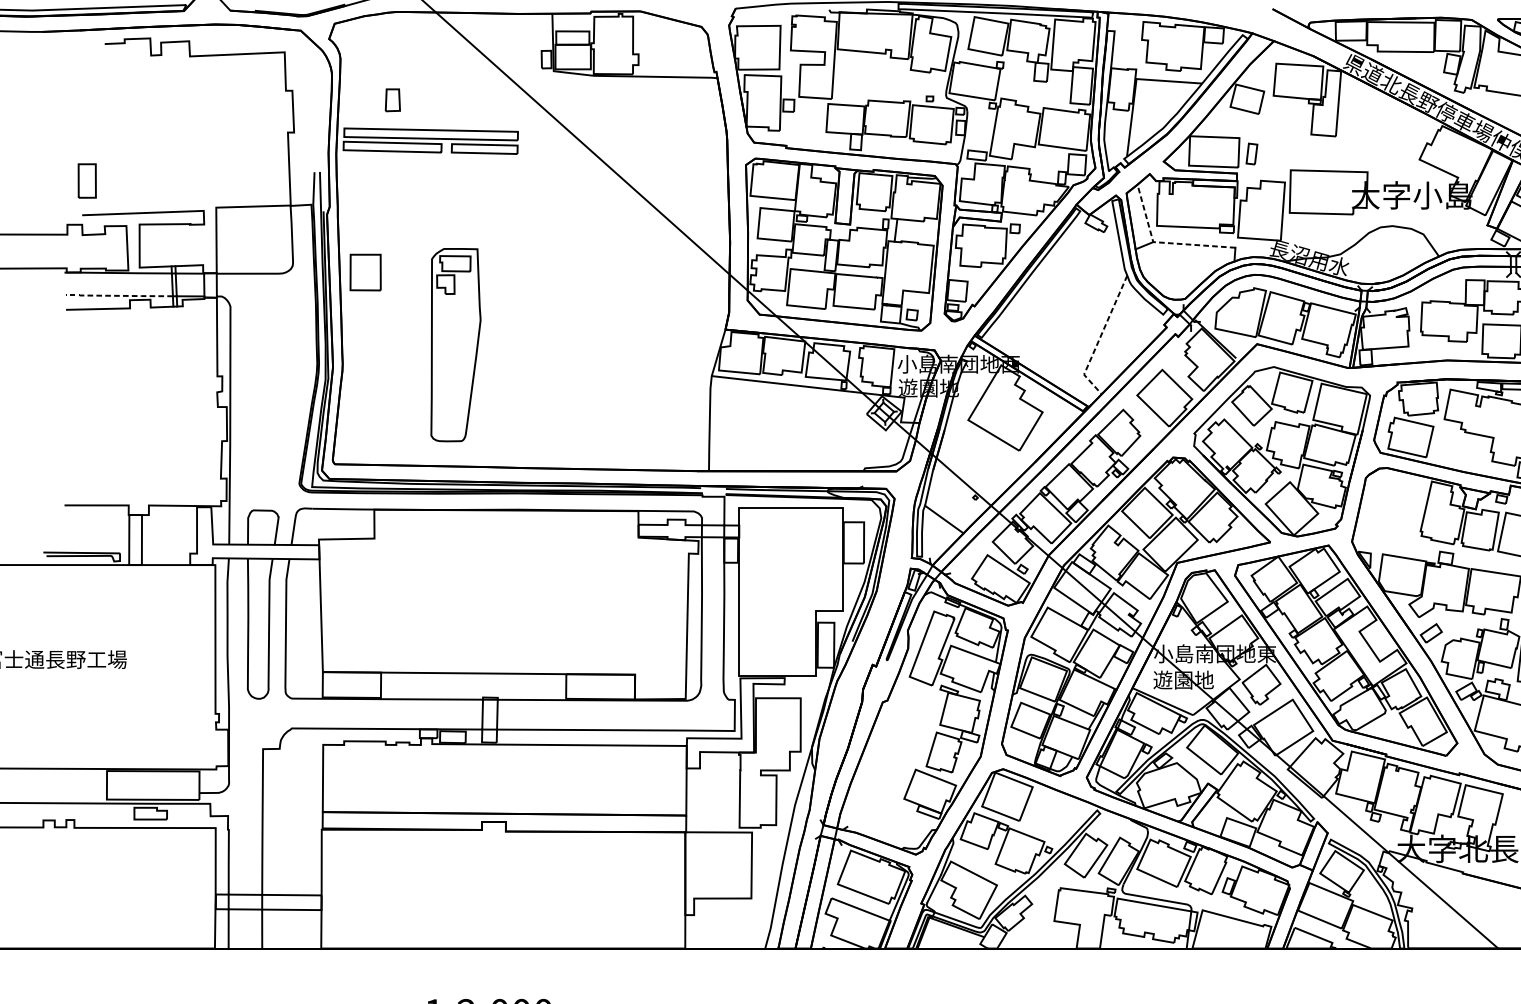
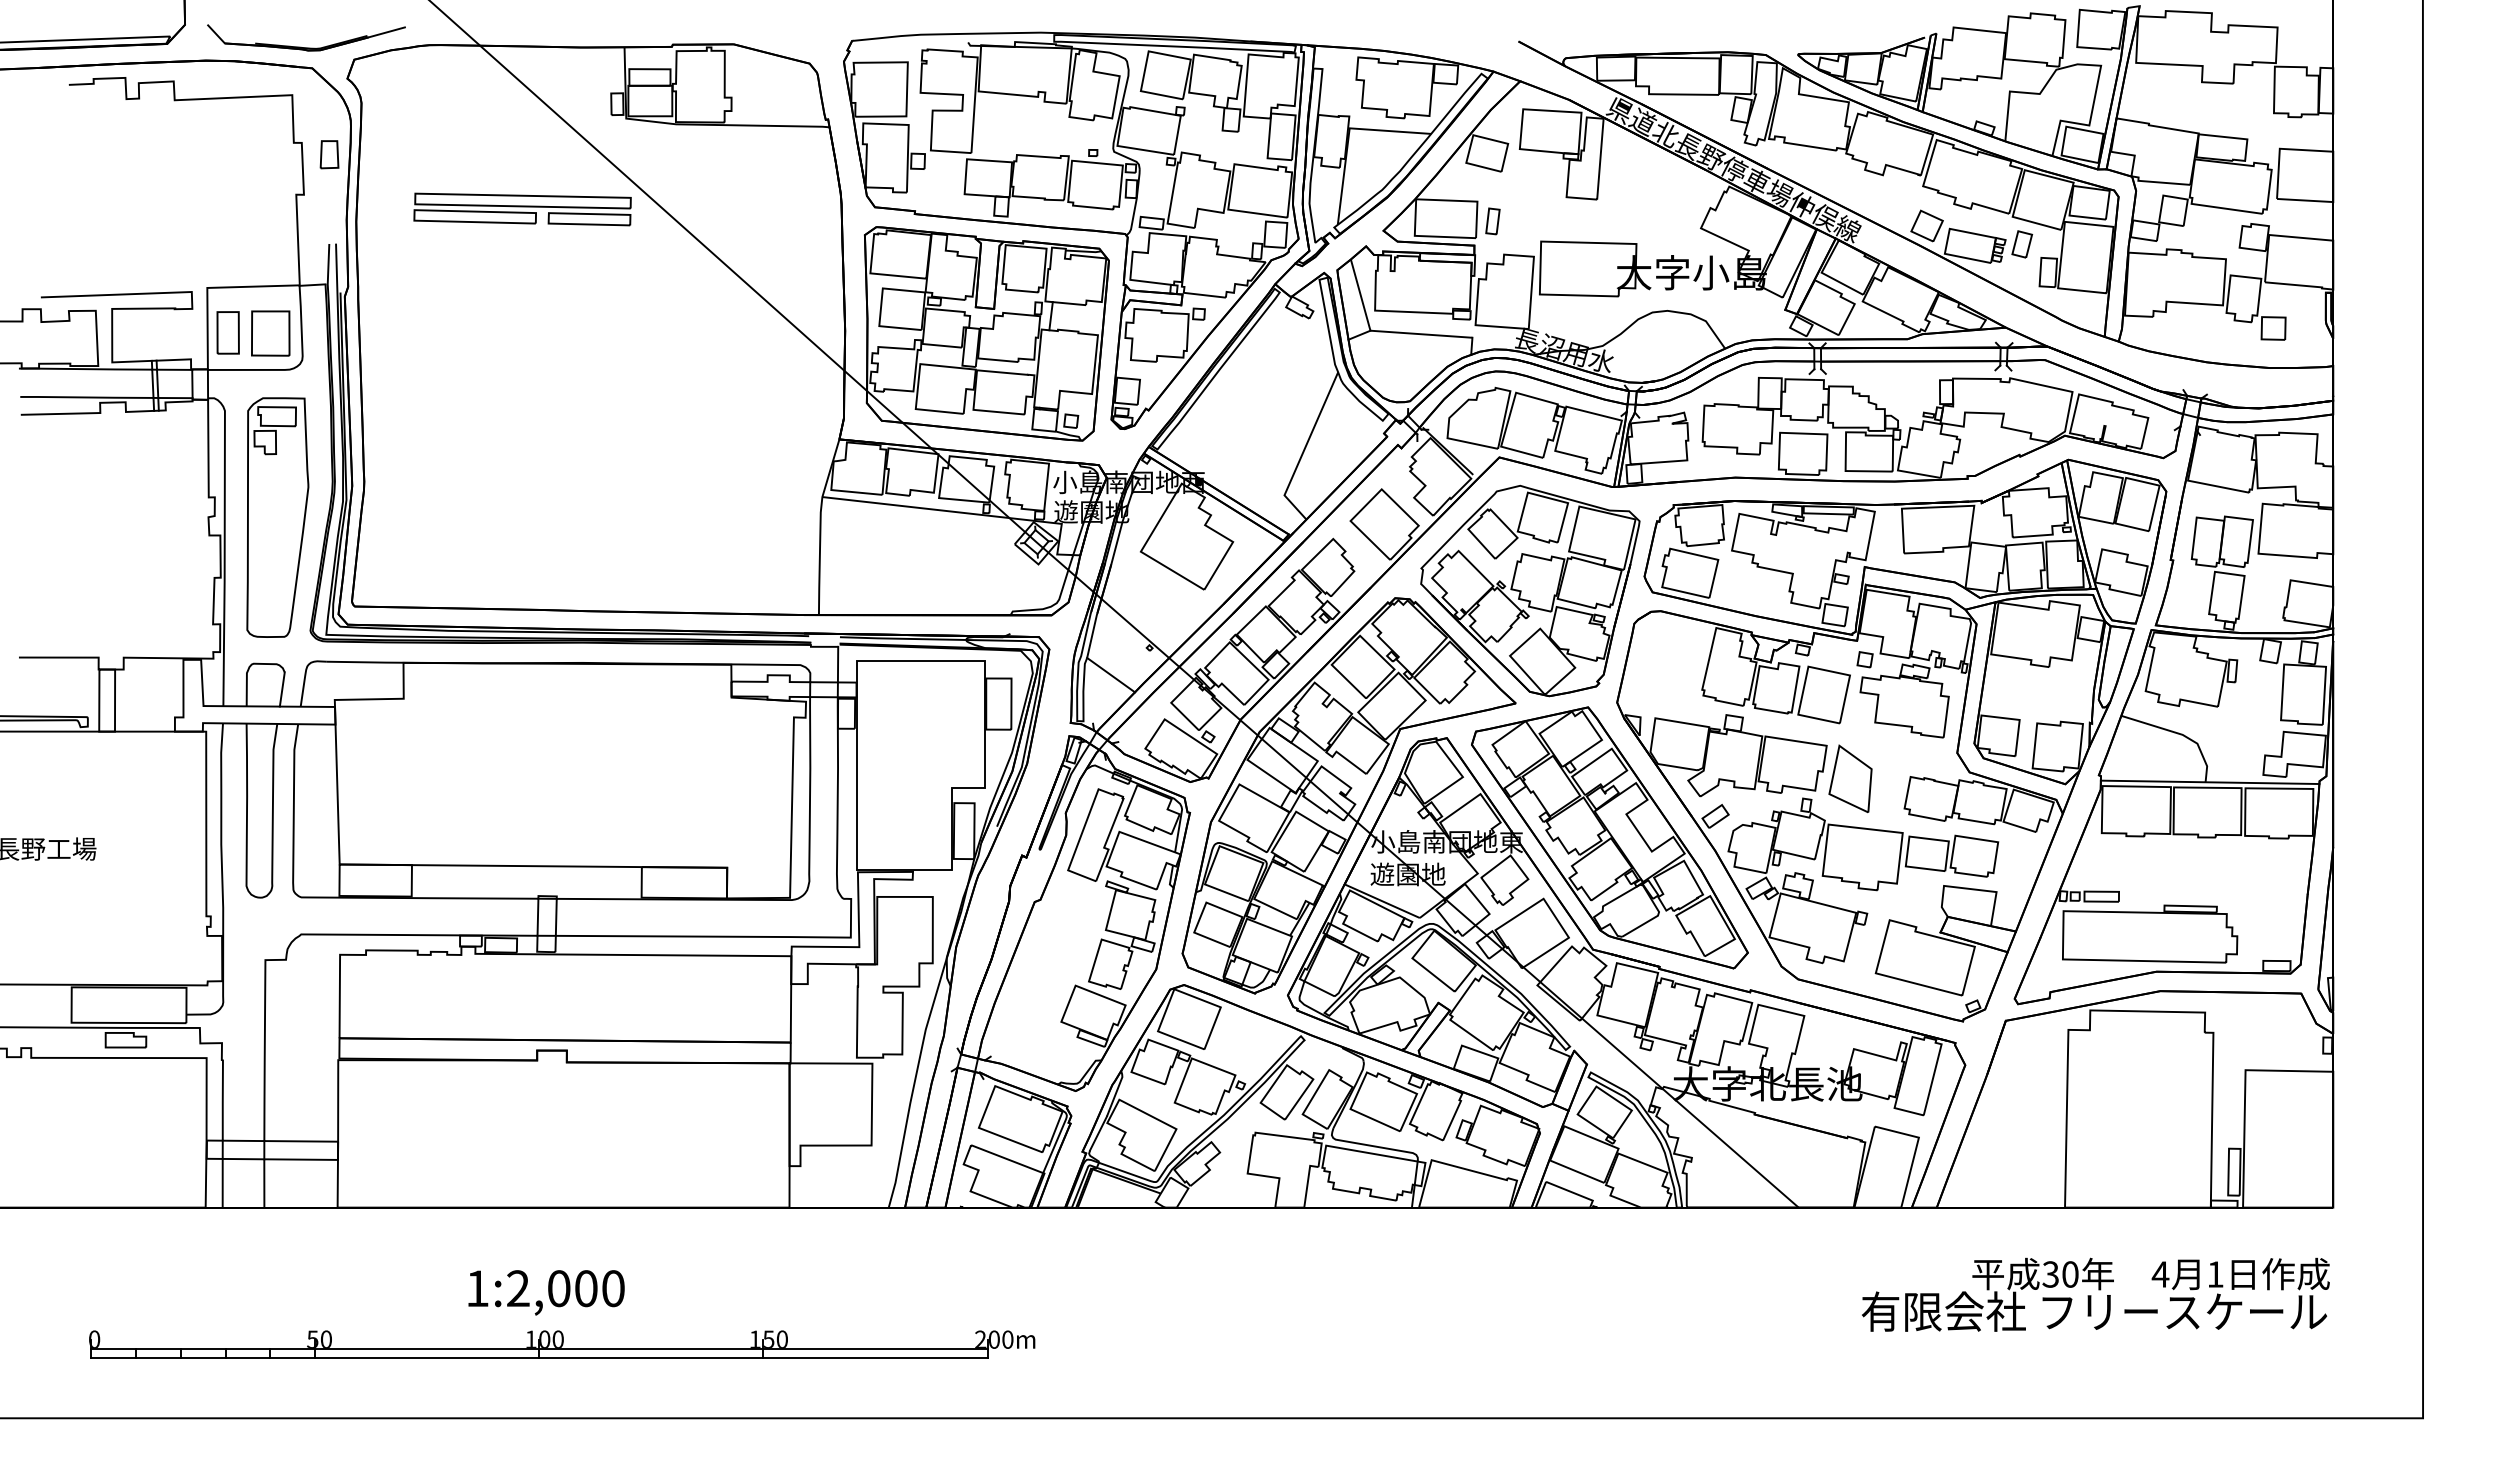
part: (392, 100) -> (329, 154), moved
part: (430, 141) -> (522, 209), moved
part: (86, 180) -> (227, 332), moved
line: (1164, 242) -> (1384, 331), dashed -> solid
part: (365, 272) -> (270, 333), moved
line: (118, 295) -> (86, 397), dashed -> solid
line: (1100, 337) -> (1304, 449), dashed -> solid
part: (455, 345) -> (277, 517), moved

